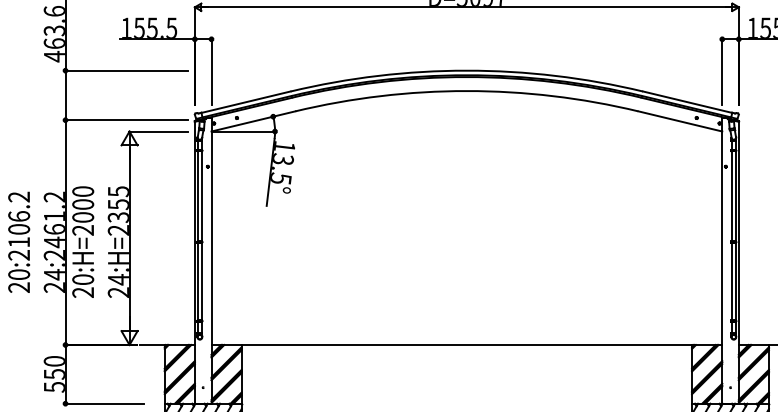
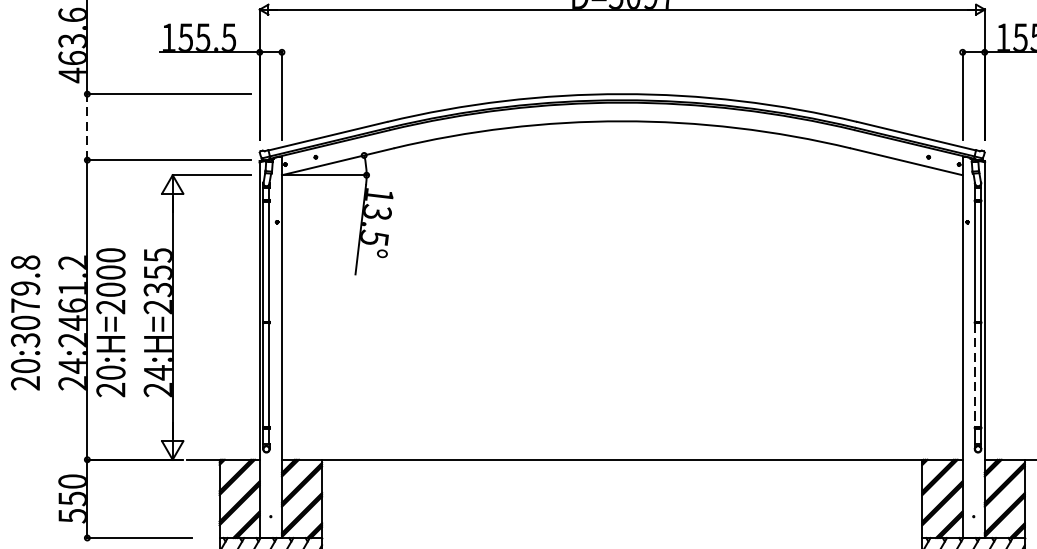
line: (65, 95) -> (87, 127), solid -> dashed
text: (19, 225) -> (26, 300), 20:2106.2 -> 20:3079.8
line: (731, 281) -> (974, 375), solid -> dashed

